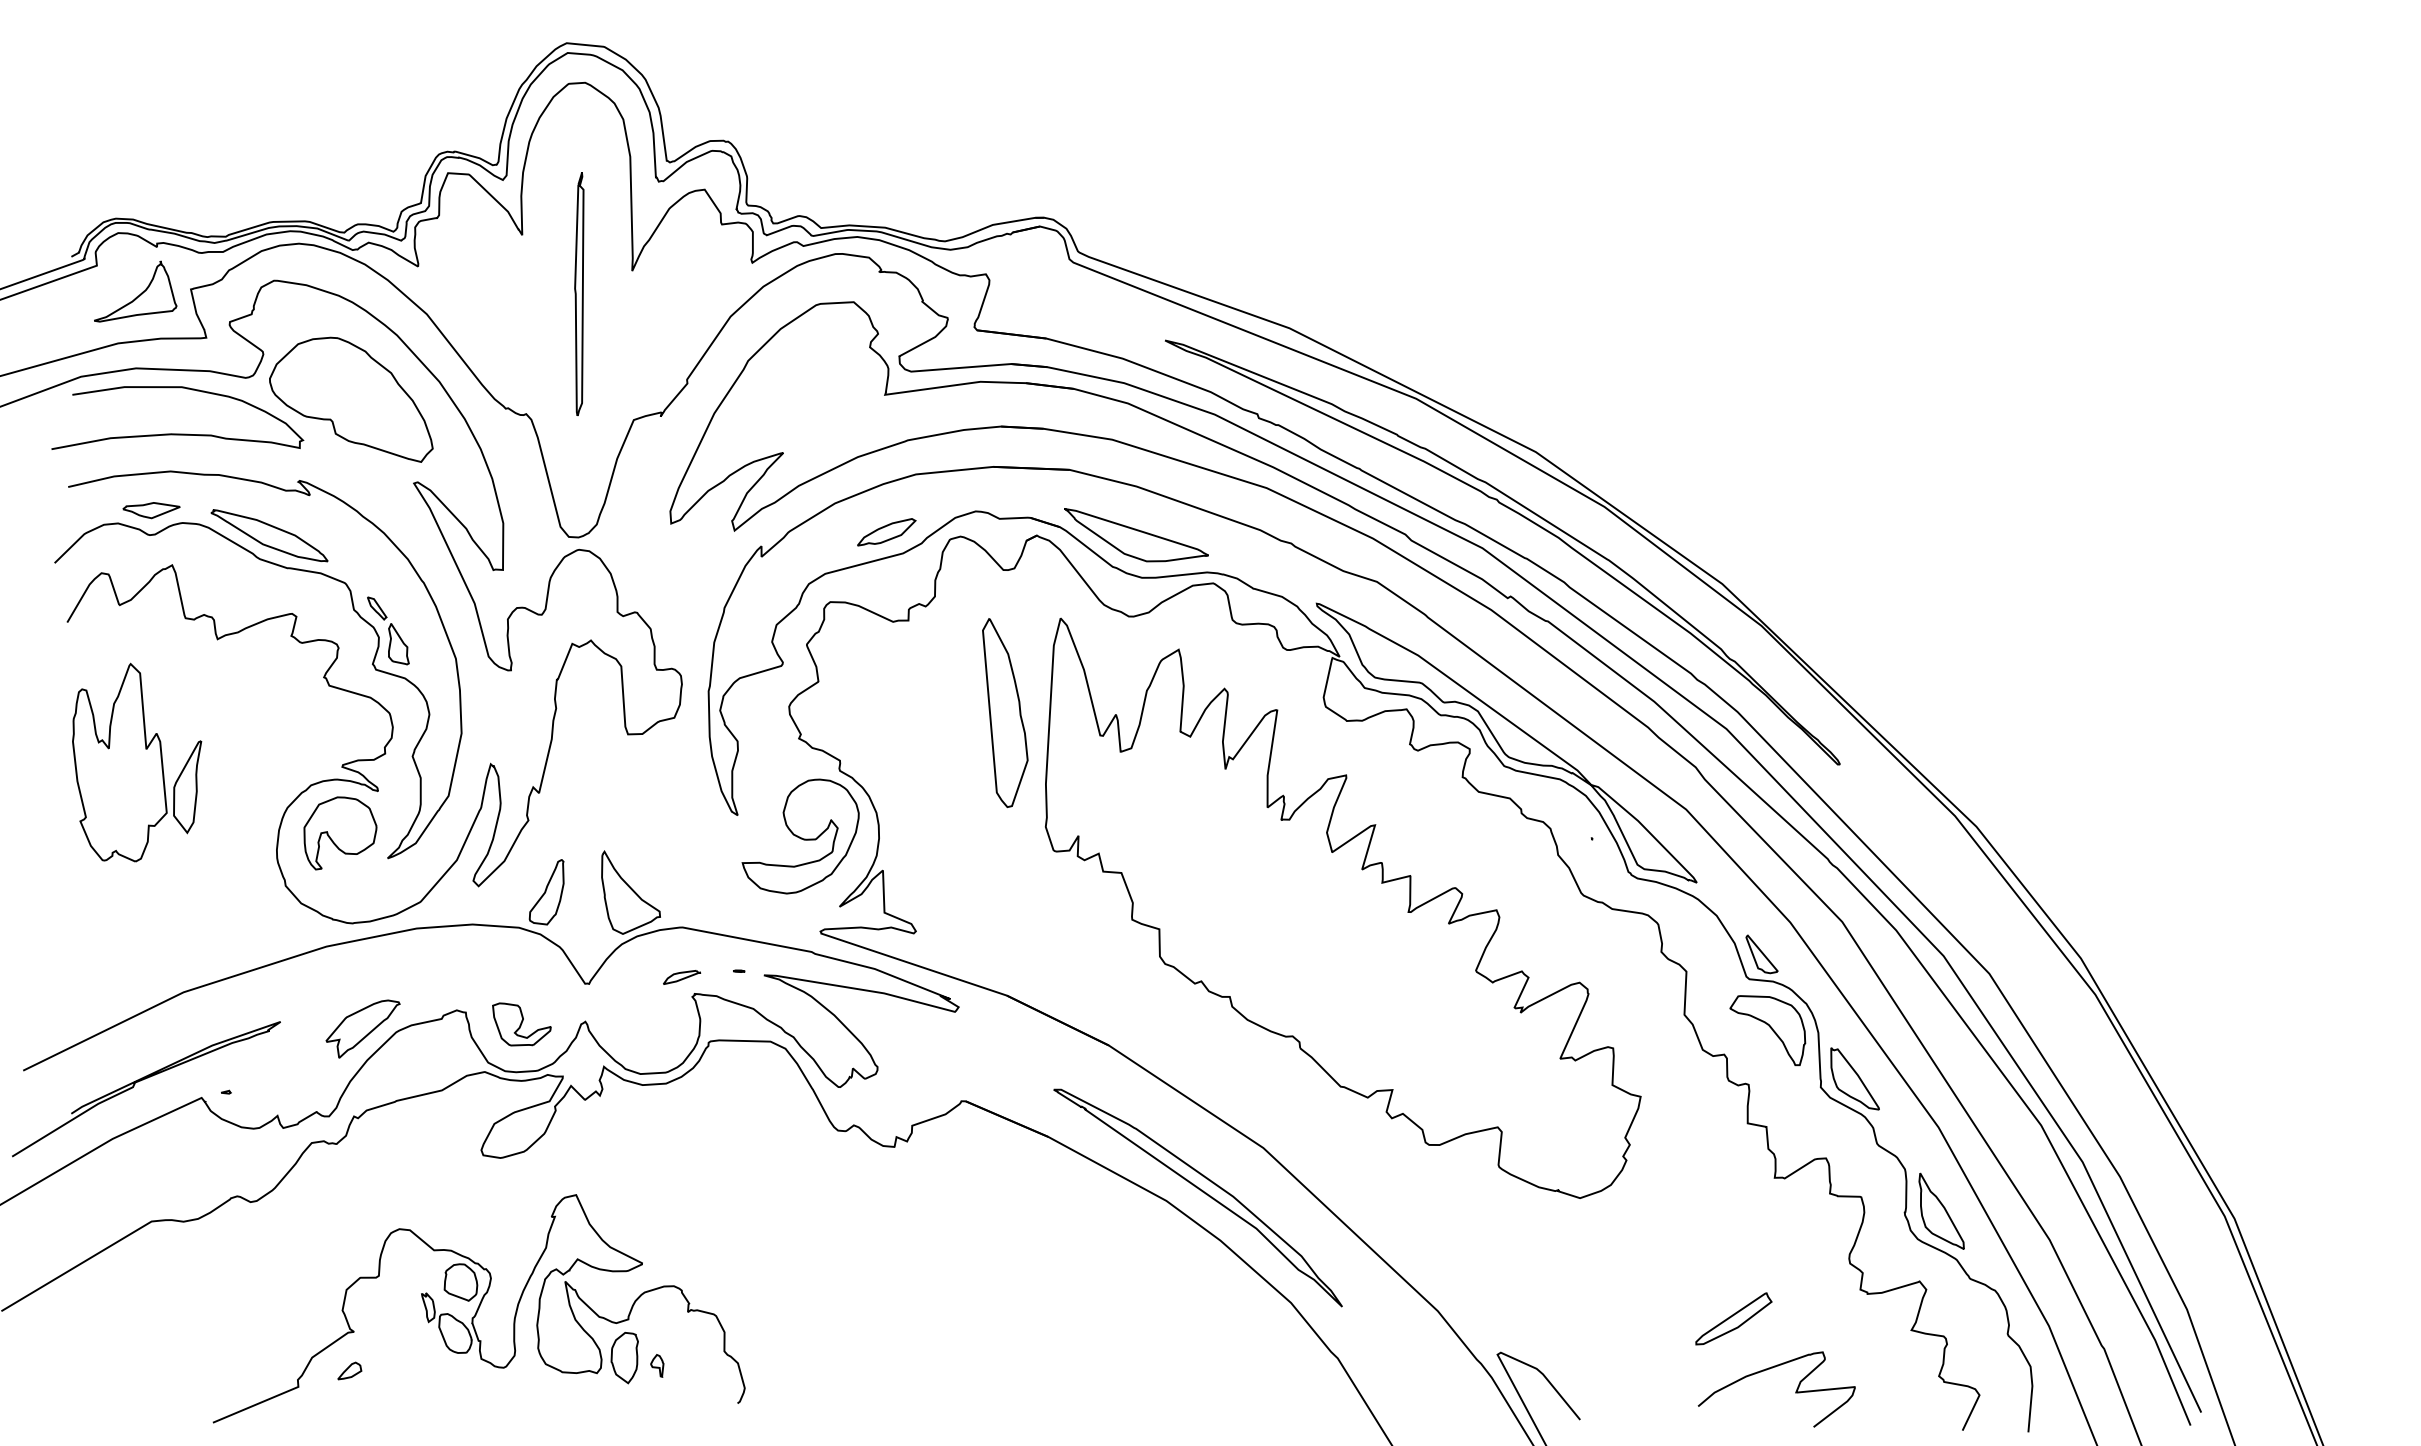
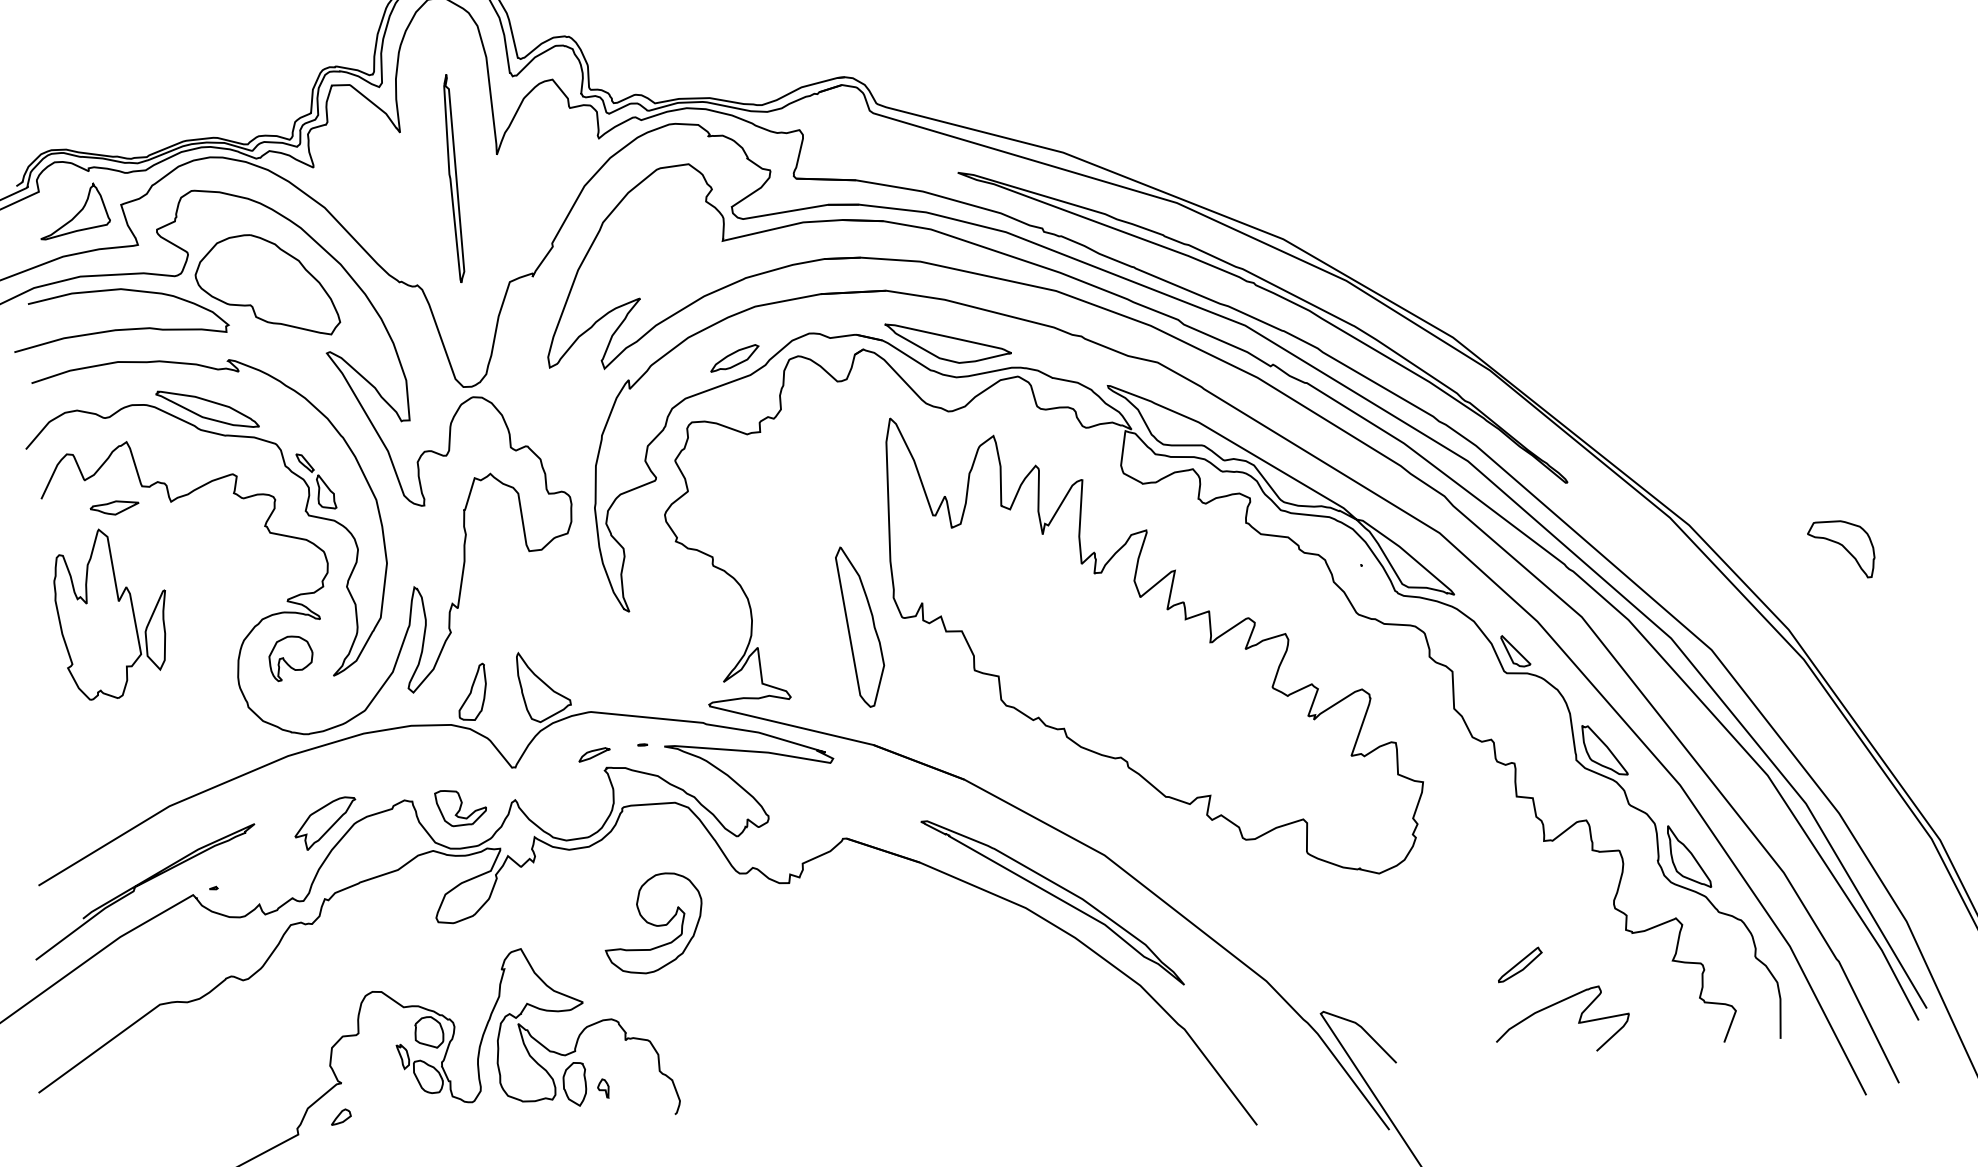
part: (151, 510) -> (114, 508), moved
part: (1005, 713) -> (861, 627), moved
part: (340, 833) -> (291, 658), size x0.7
part: (800, 836) -> (653, 923), moved
part: (1767, 1030) -> (1841, 549), moved
part: (1733, 1318) -> (1519, 964), size x0.7

